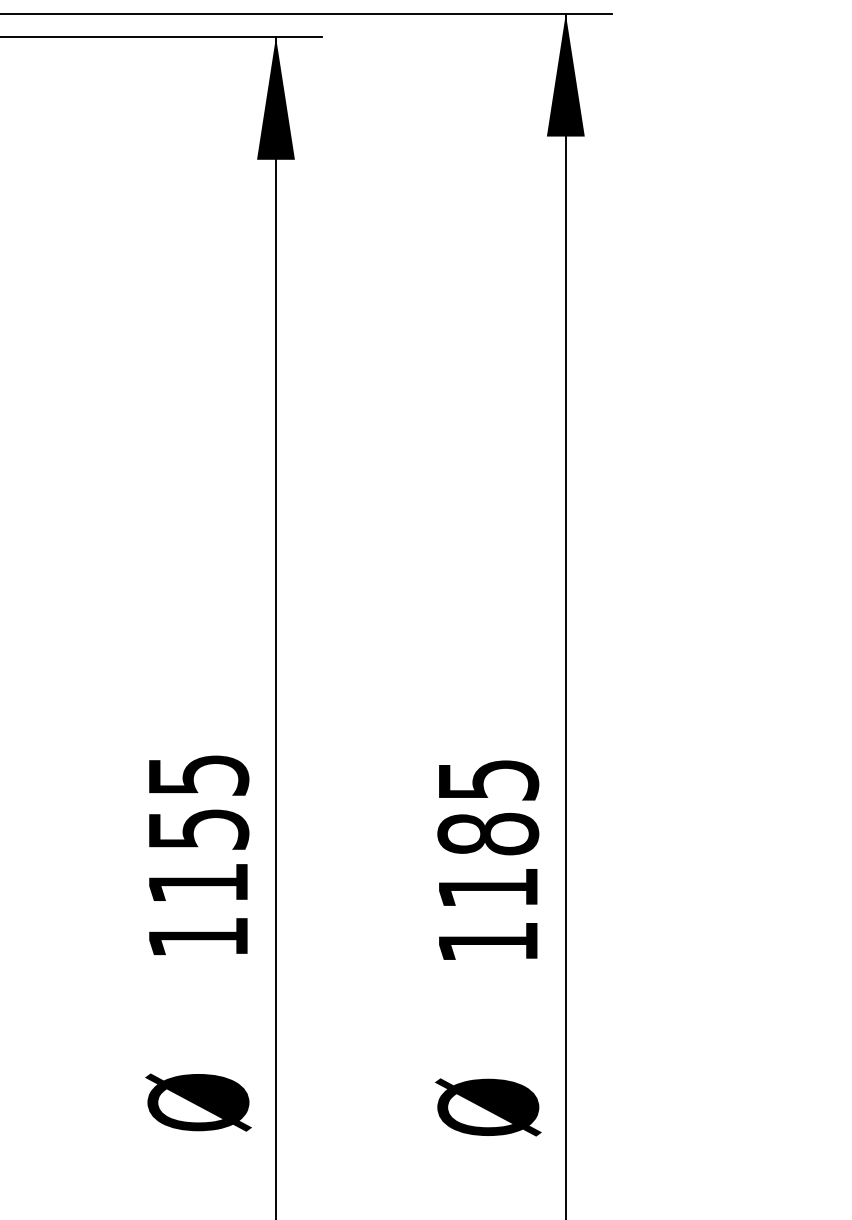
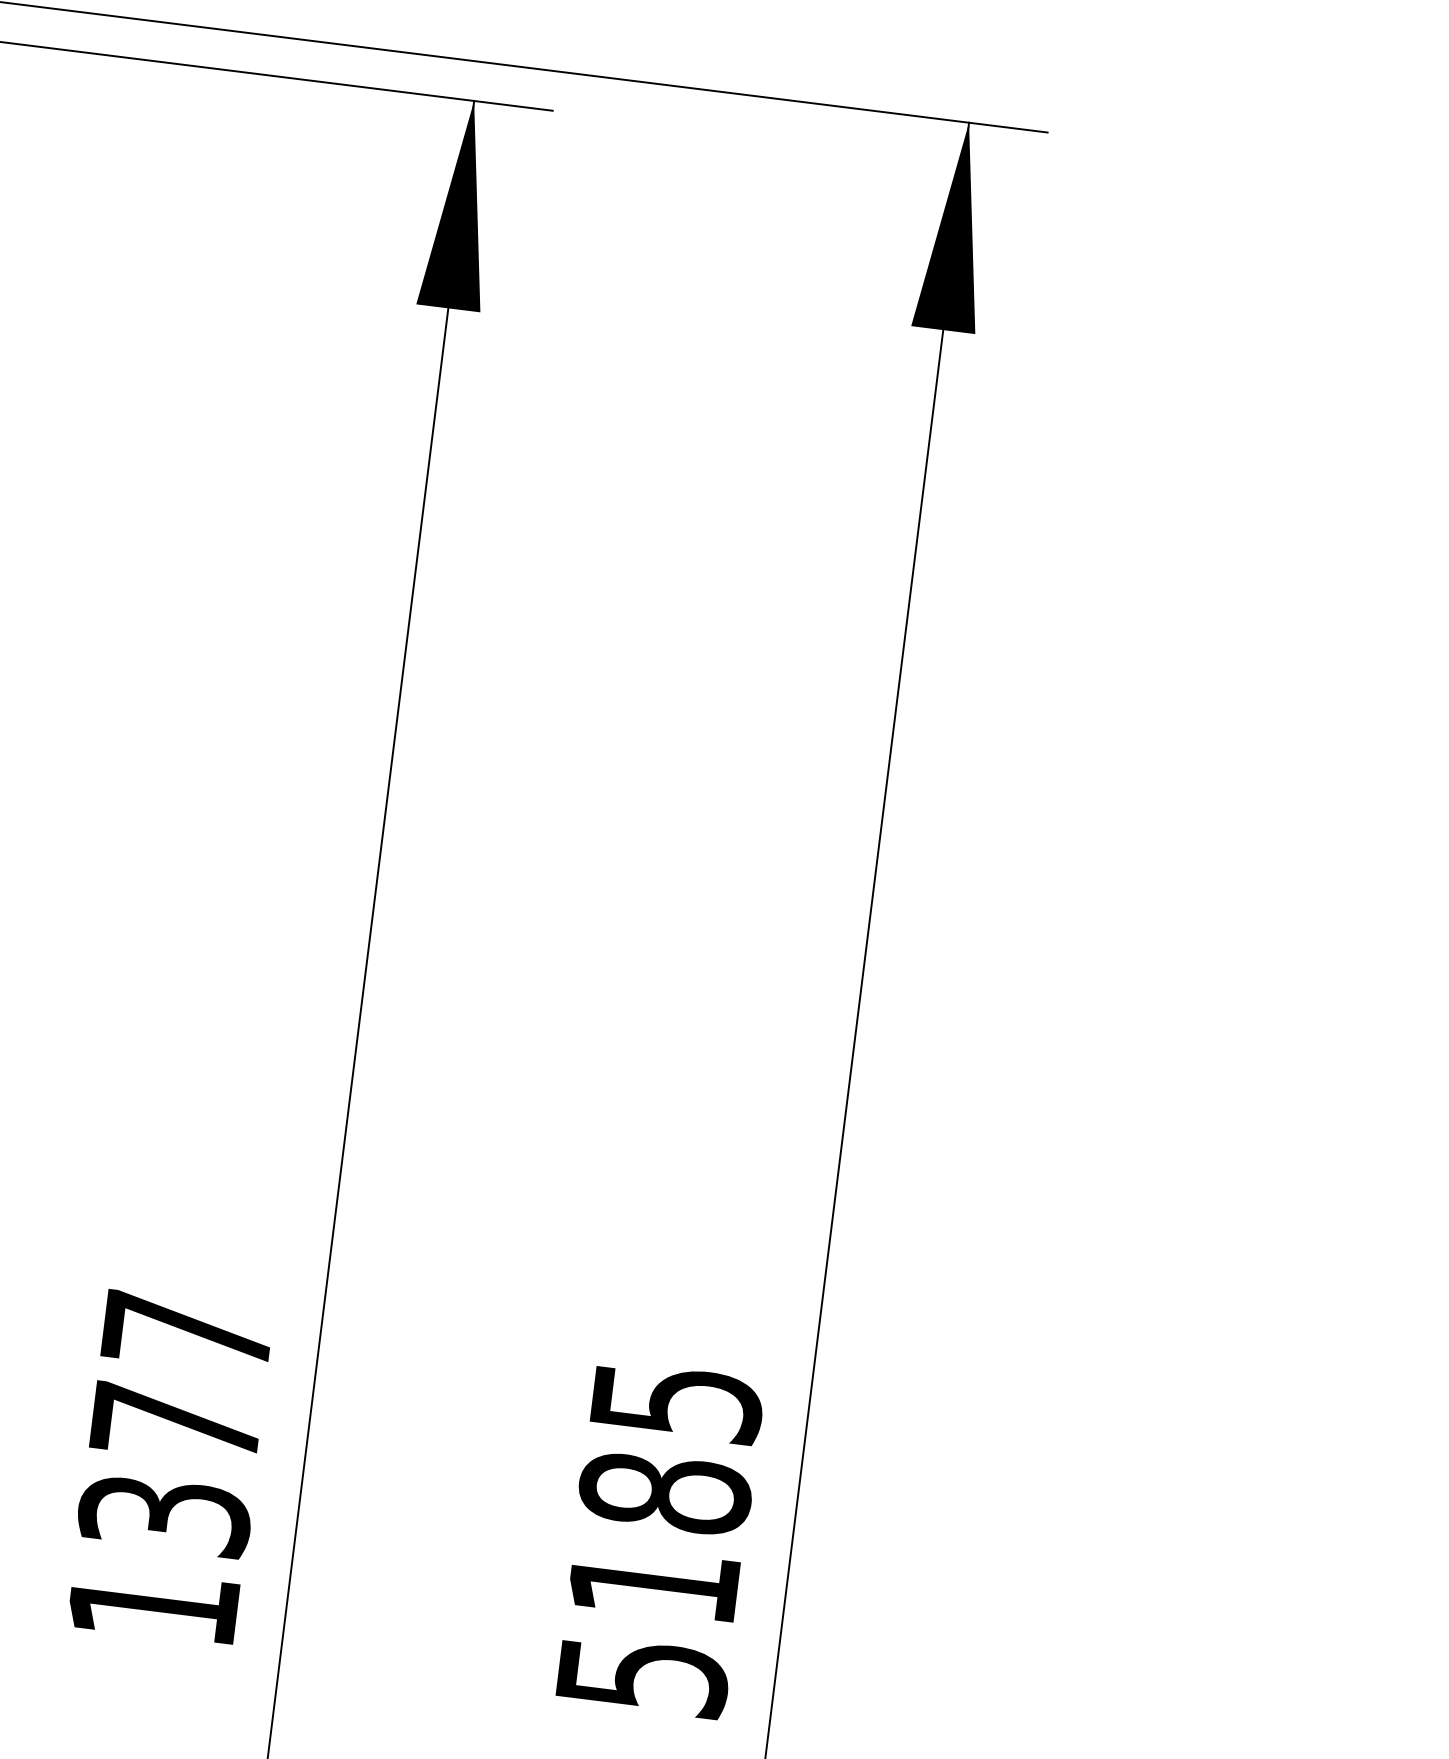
text: (198, 829) -> (176, 1424), 1155 -> 1377
text: (489, 942) -> (644, 1676), 1185 -> 5185

